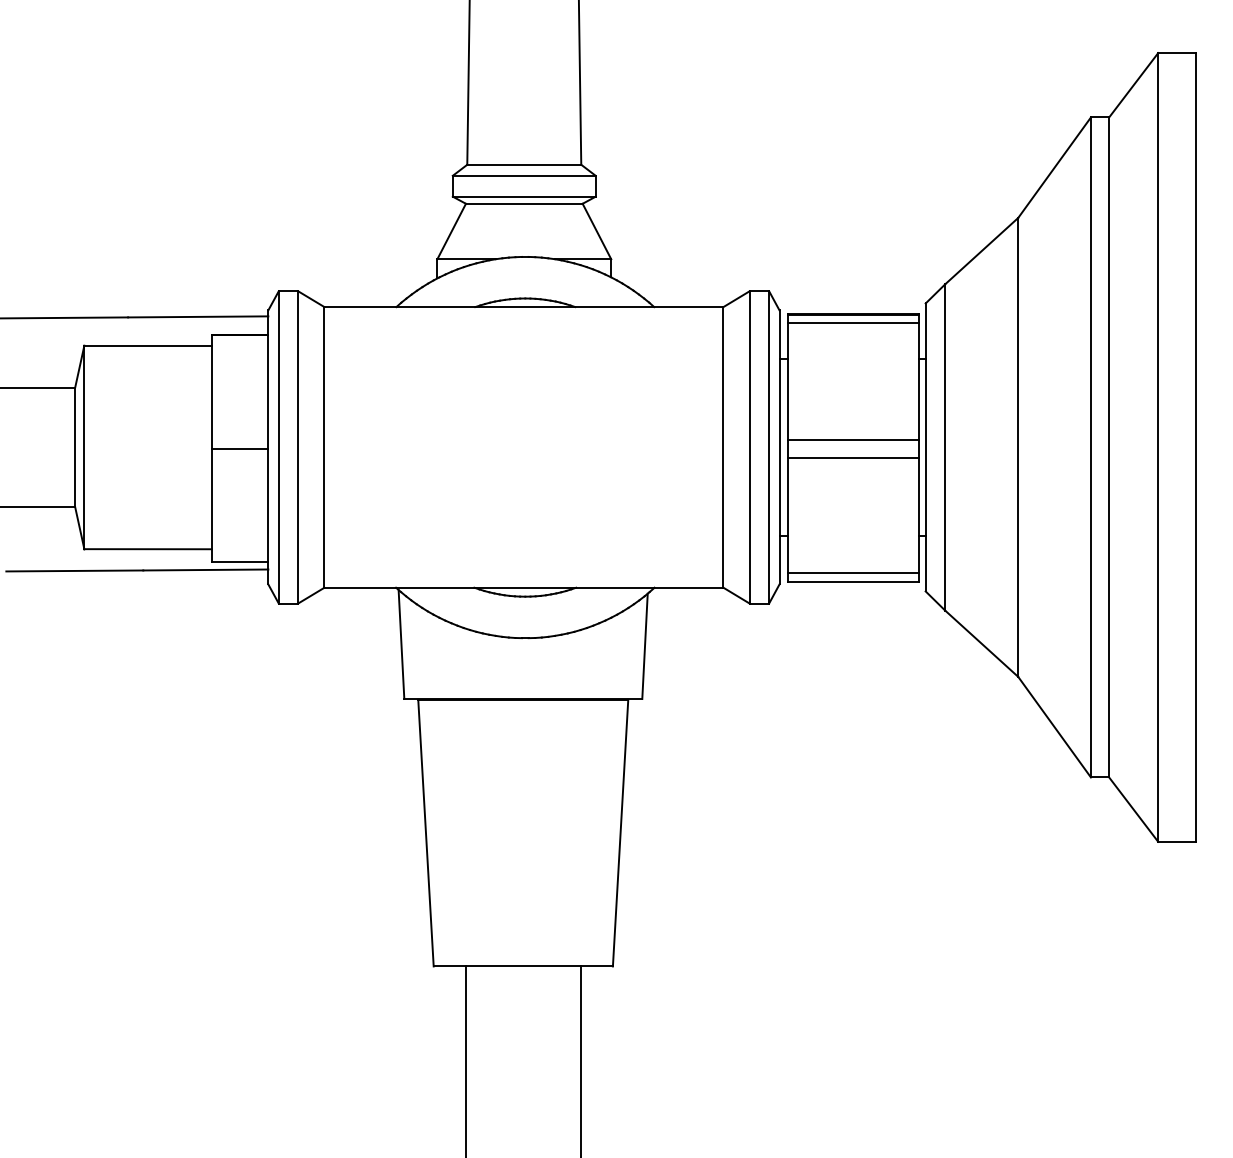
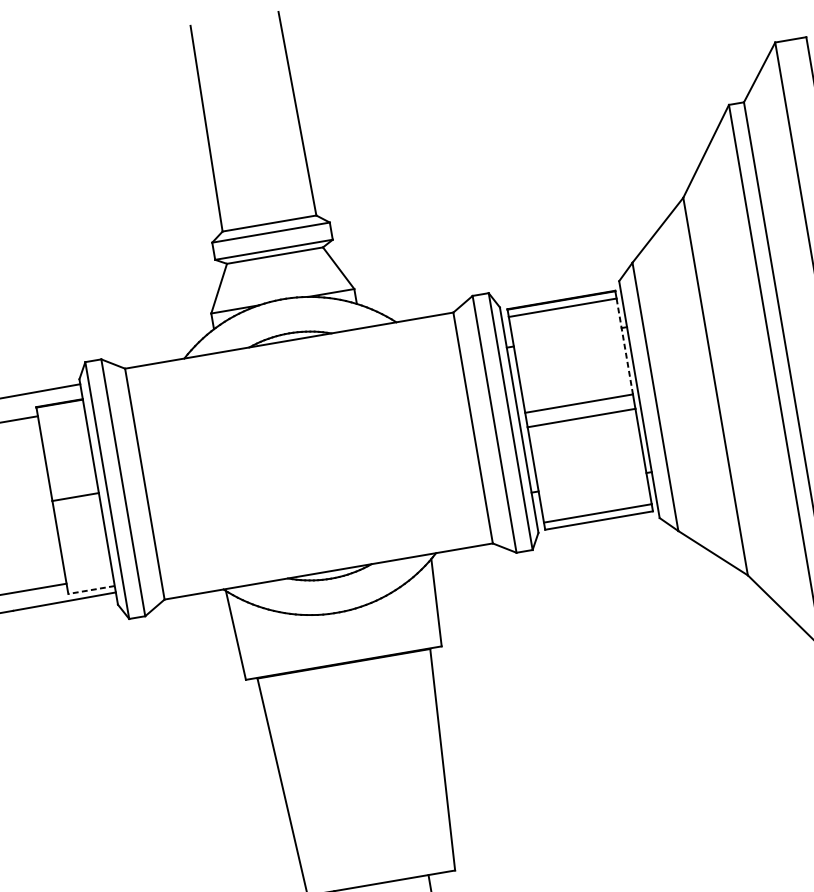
line: (919, 382) -> (625, 347), solid -> dashed
line: (239, 561) -> (91, 589), solid -> dashed

